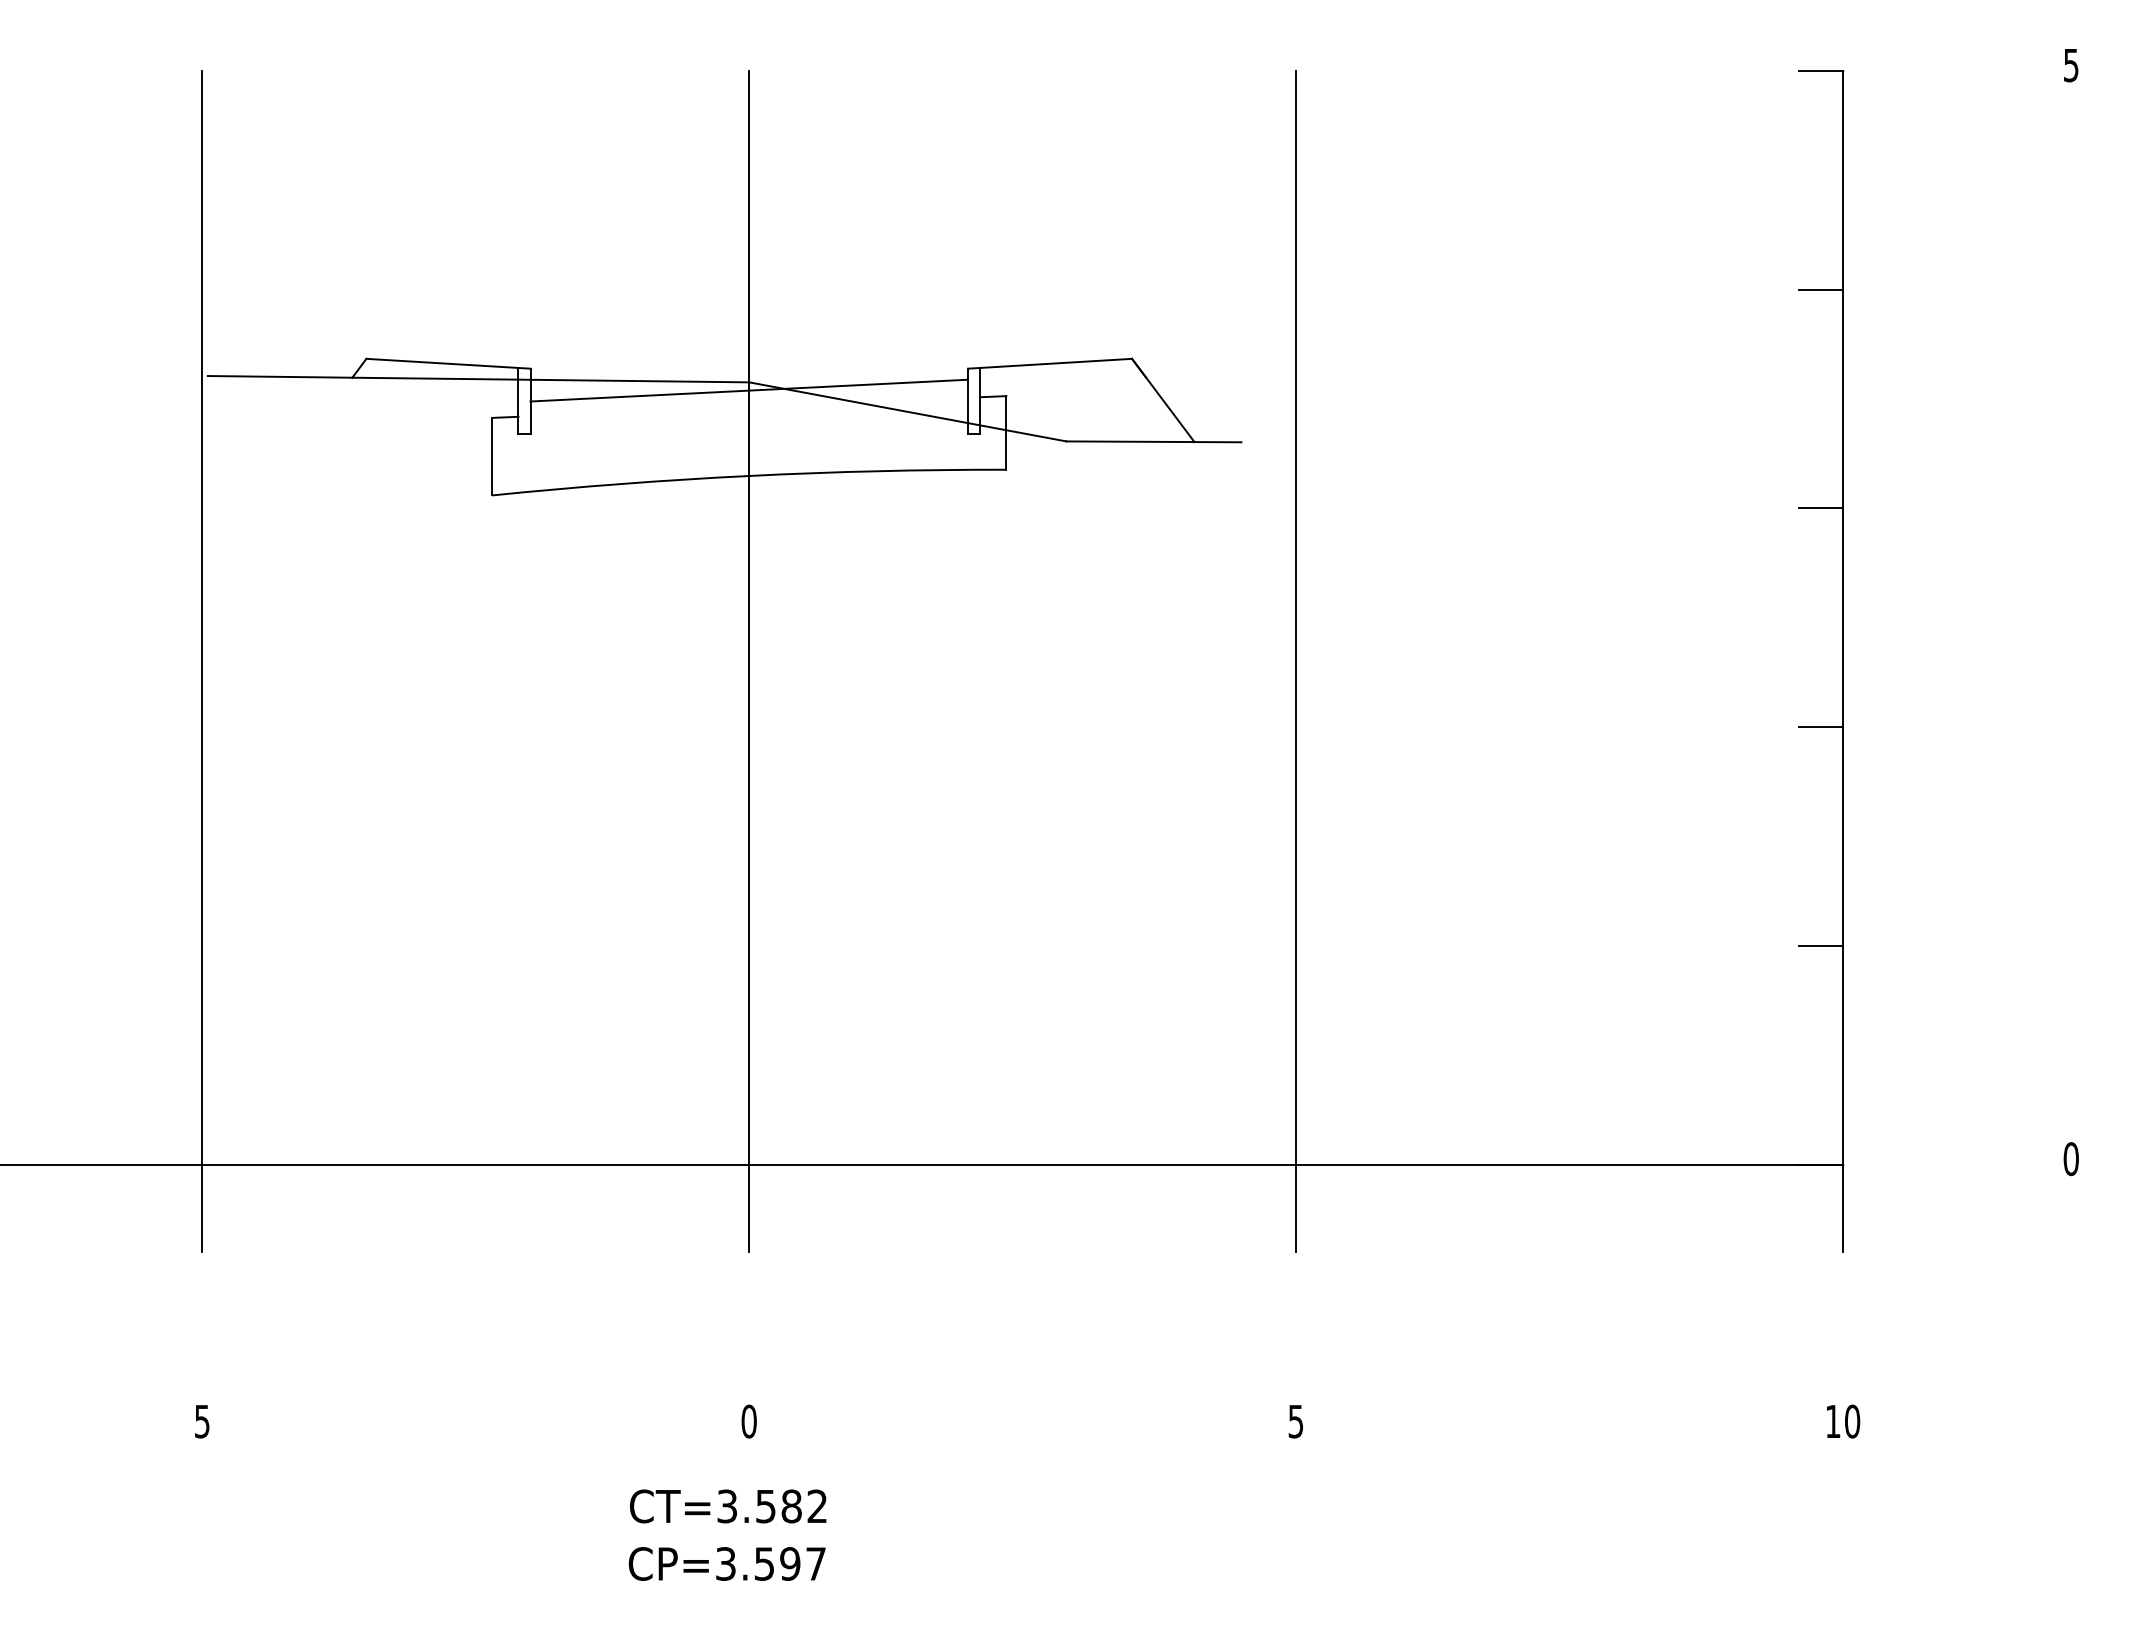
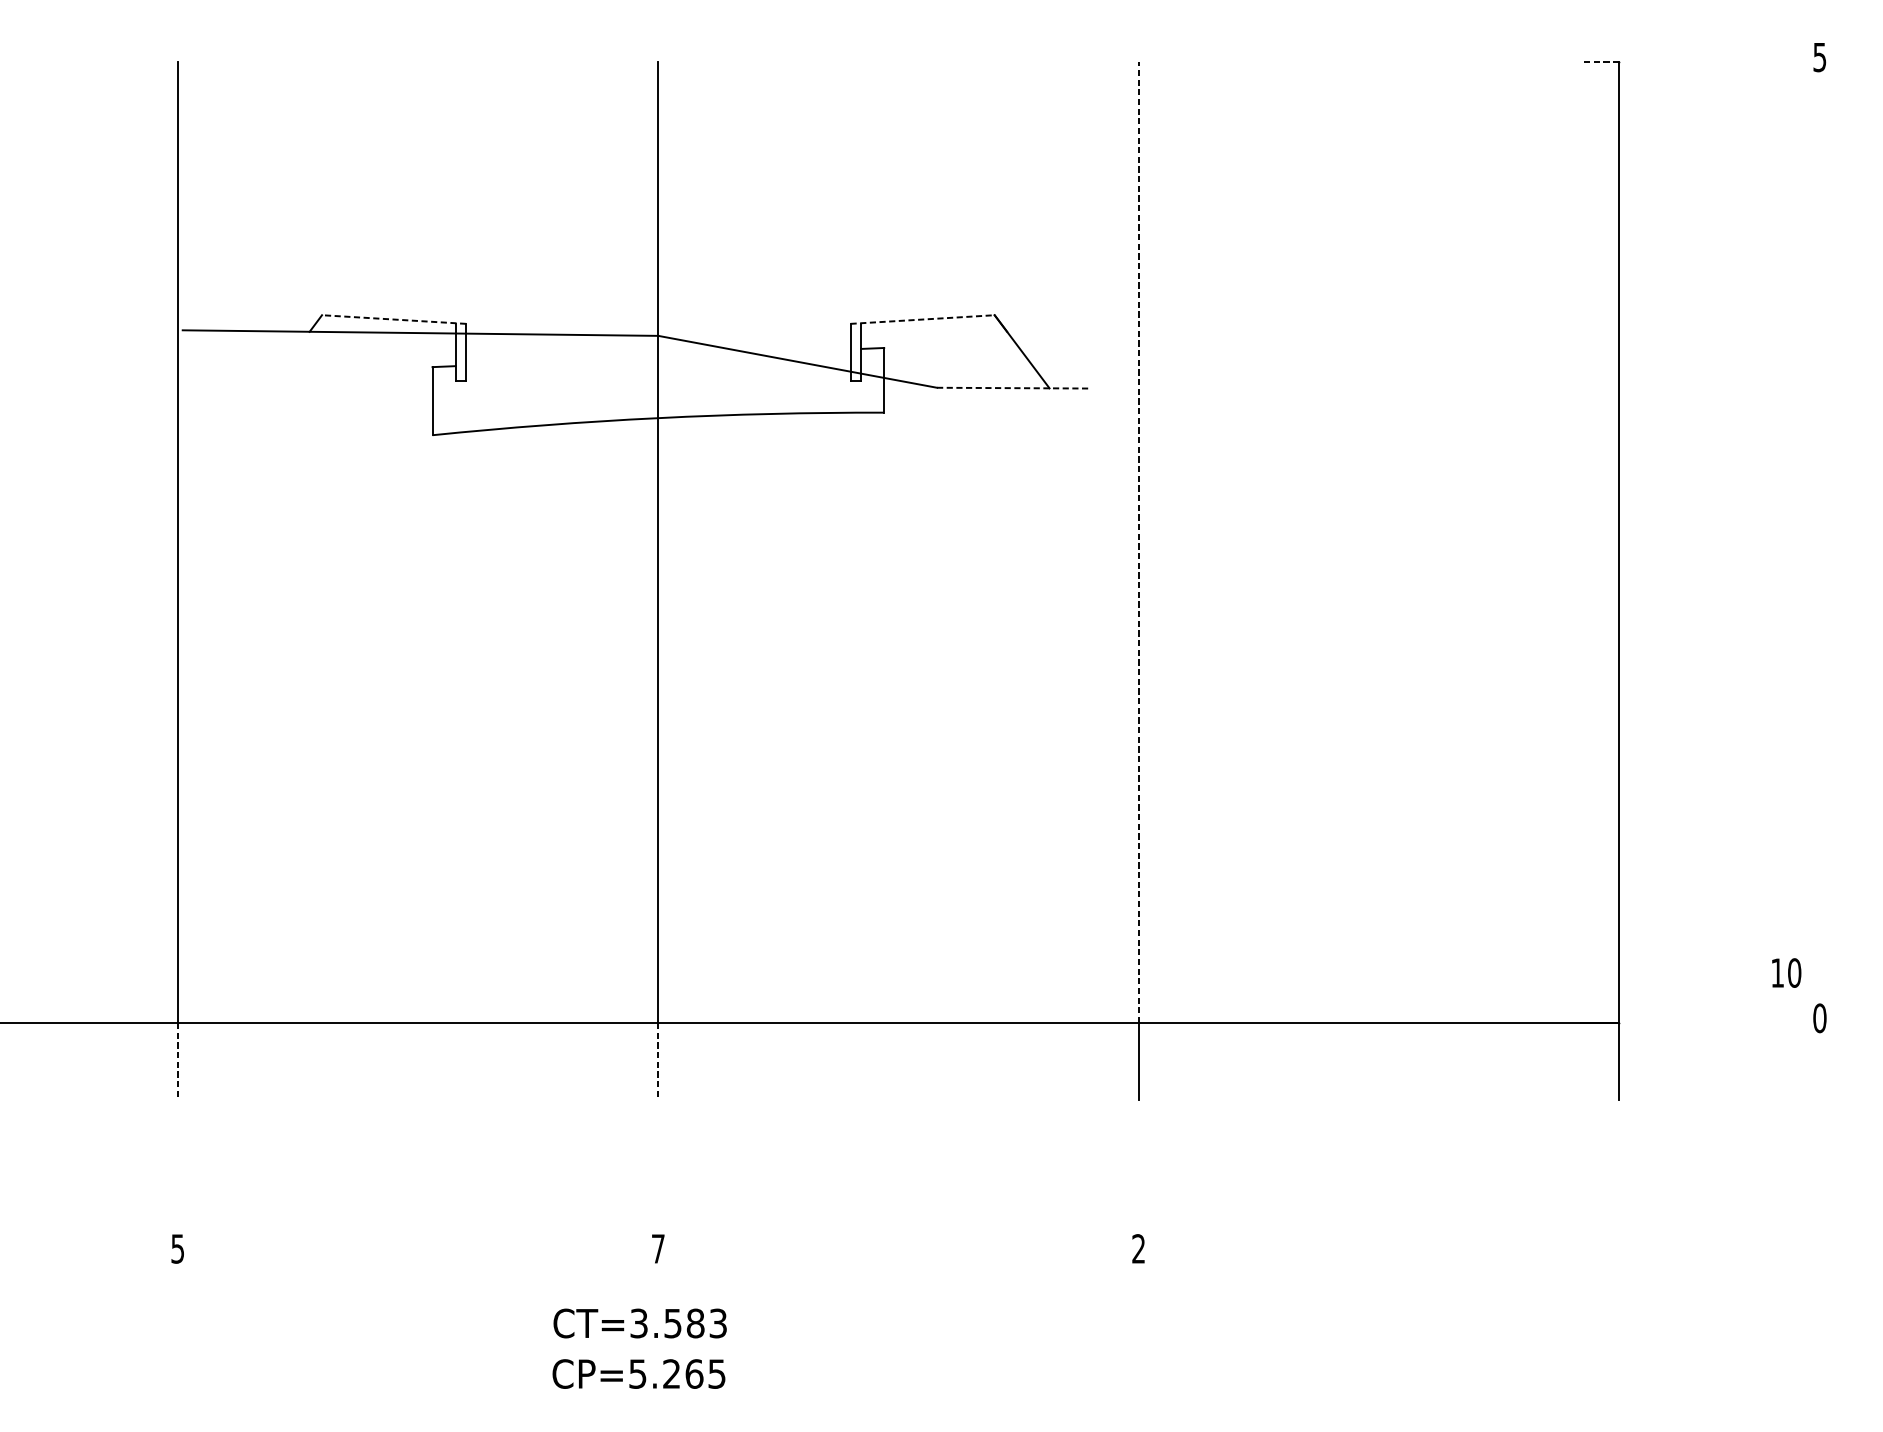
line: (1821, 70) -> (1600, 61), solid -> dashed
line: (1820, 289) -> (1599, 254), removed
line: (447, 363) -> (393, 319), solid -> dashed
line: (1050, 363) -> (923, 319), solid -> dashed
line: (748, 390) -> (657, 343), removed
line: (1154, 441) -> (1014, 387), solid -> dashed
line: (1820, 508) -> (1599, 446), removed
line: (1296, 617) -> (1139, 542), solid -> dashed
line: (1820, 727) -> (1599, 639), removed
line: (1820, 945) -> (1599, 830), removed
line: (202, 1208) -> (177, 1061), solid -> dashed
line: (749, 1208) -> (658, 1061), solid -> dashed
text: (748, 1421) -> (657, 1248), 0 -> 7
text: (1295, 1421) -> (1138, 1248), 5 -> 2
text: (1843, 1421) -> (1786, 972), moved
text: (817, 1506) -> (718, 1323), CT=3.582 -> CT=3.583
text: (770, 1563) -> (677, 1373), CP=3.597 -> CP=5.265

